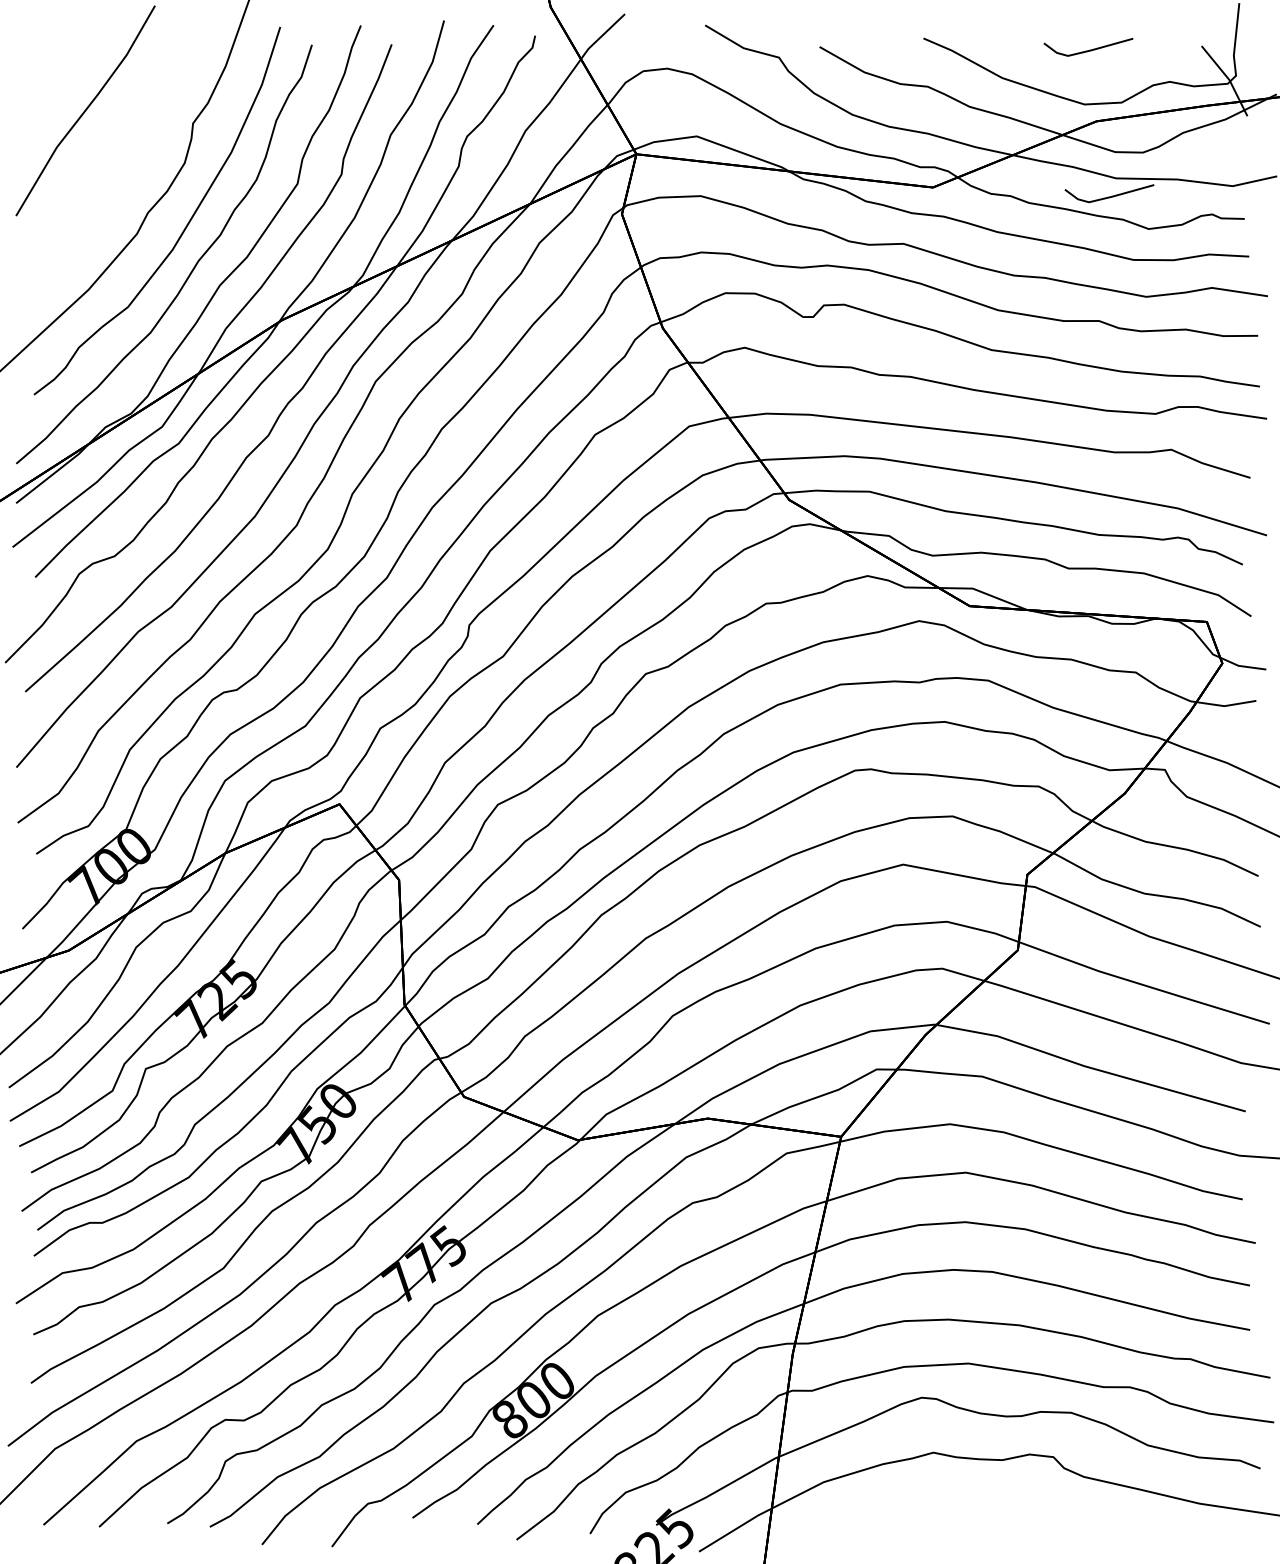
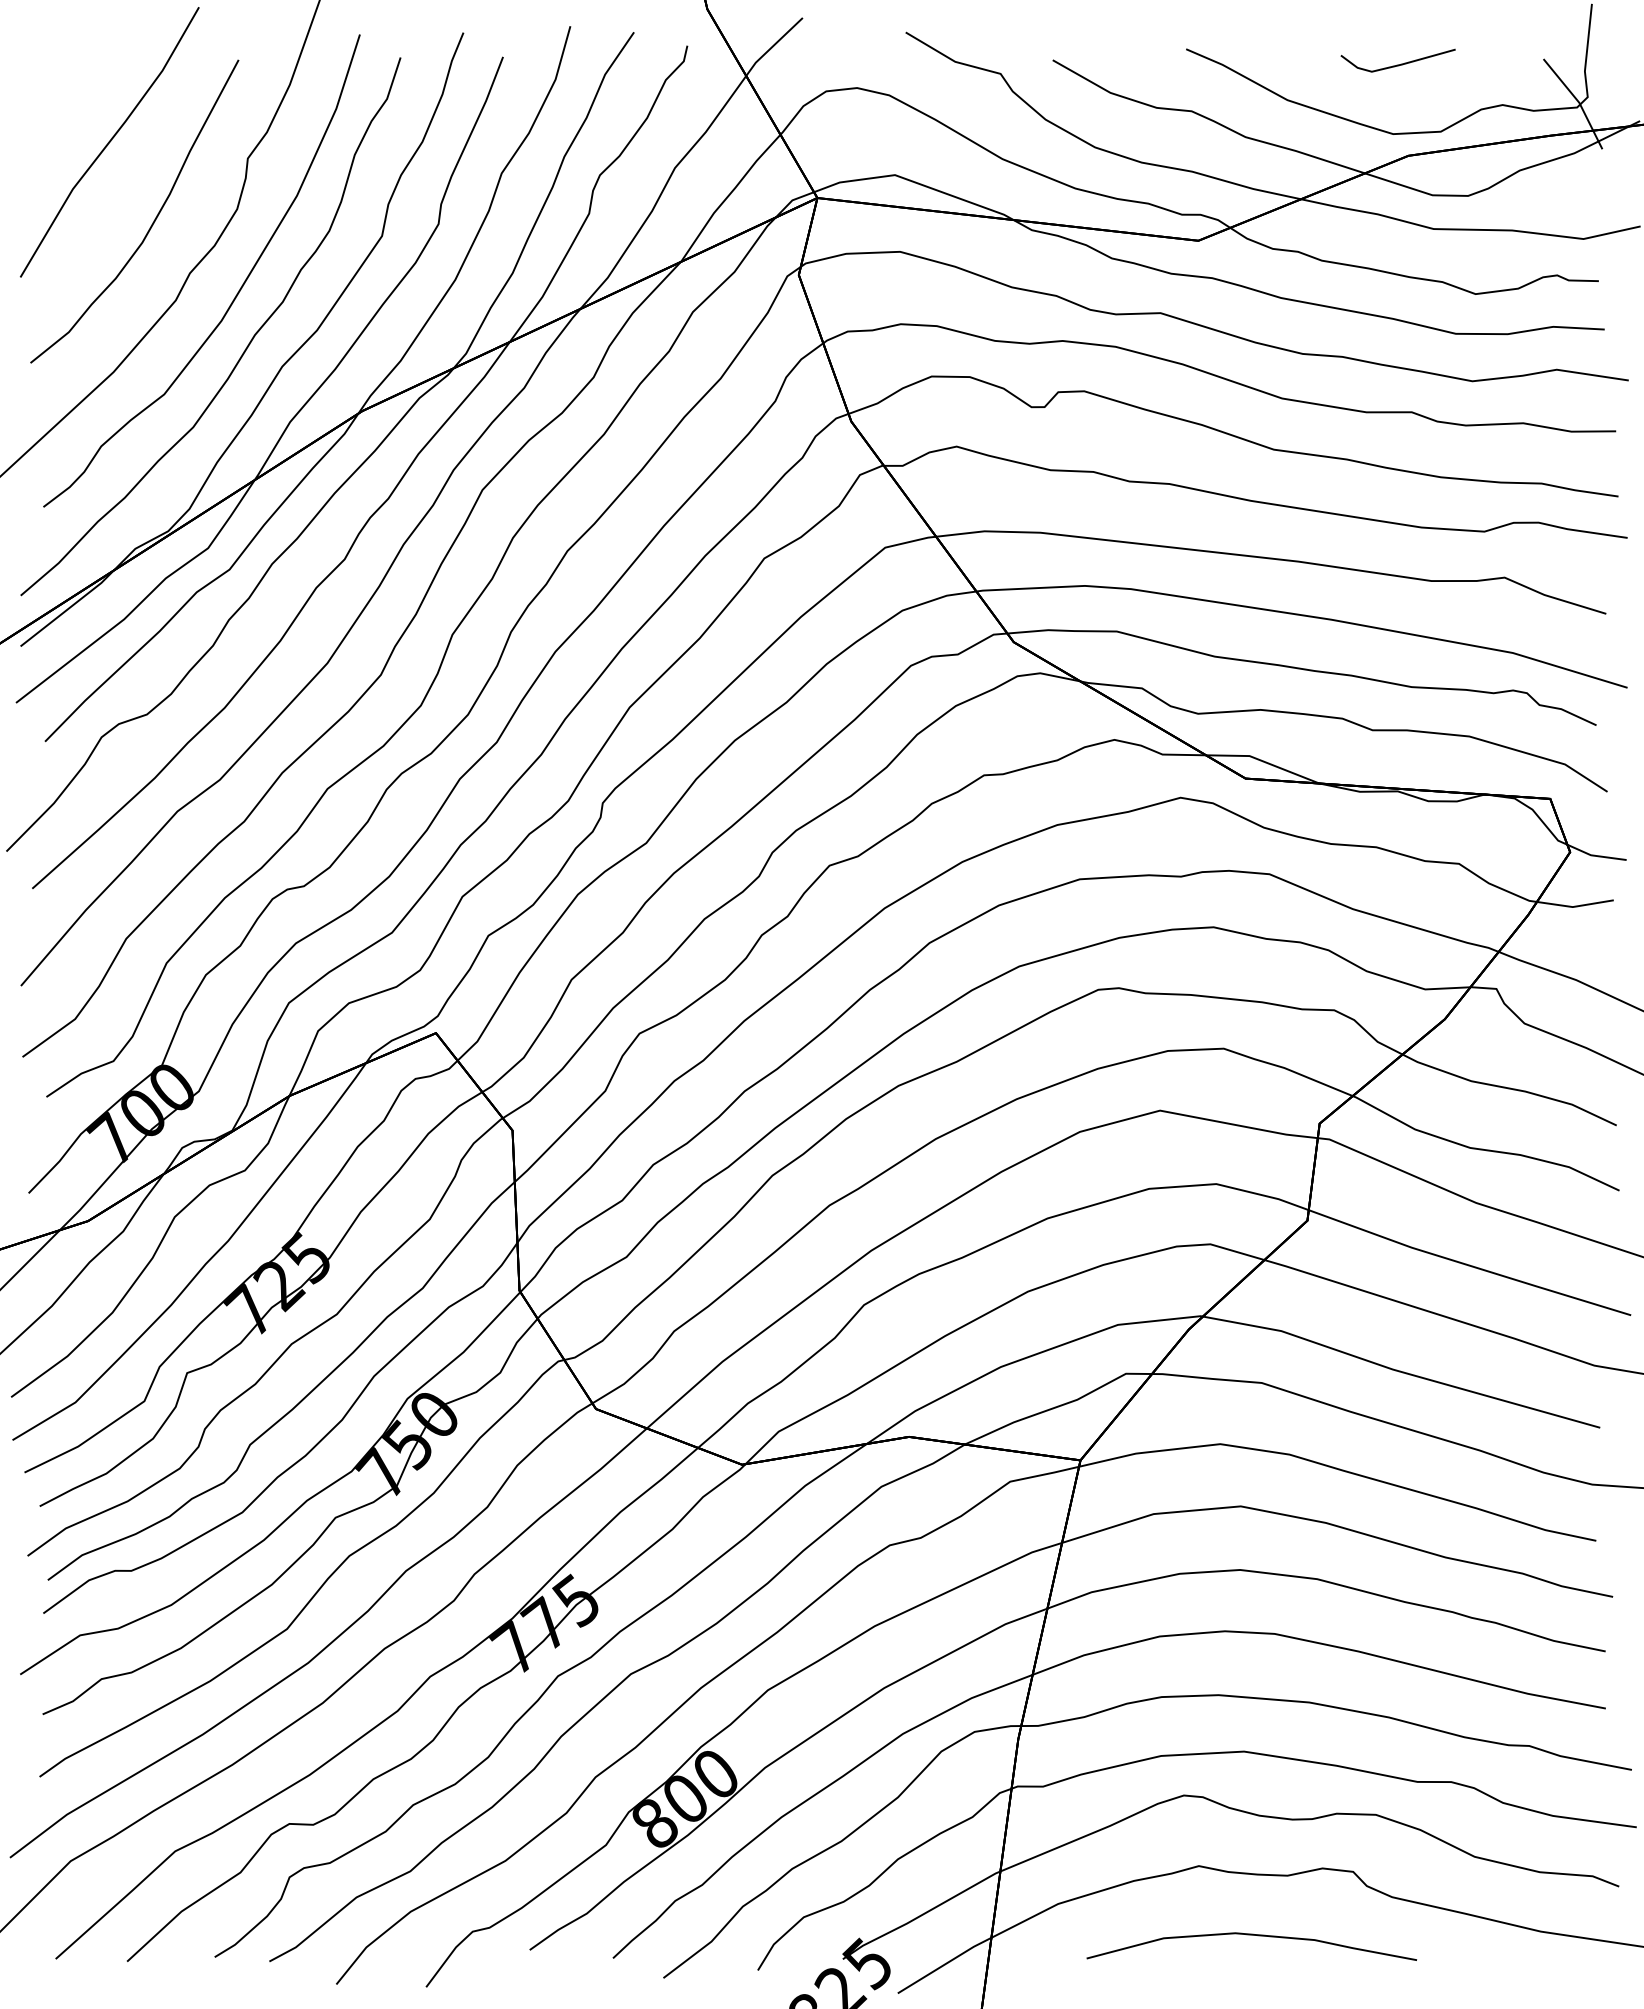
curve: (119, 171) -> (153, 220), added
line: (1108, 196) -> (1424, 252), removed
curve: (974, 1506) -> (1251, 1935), added

